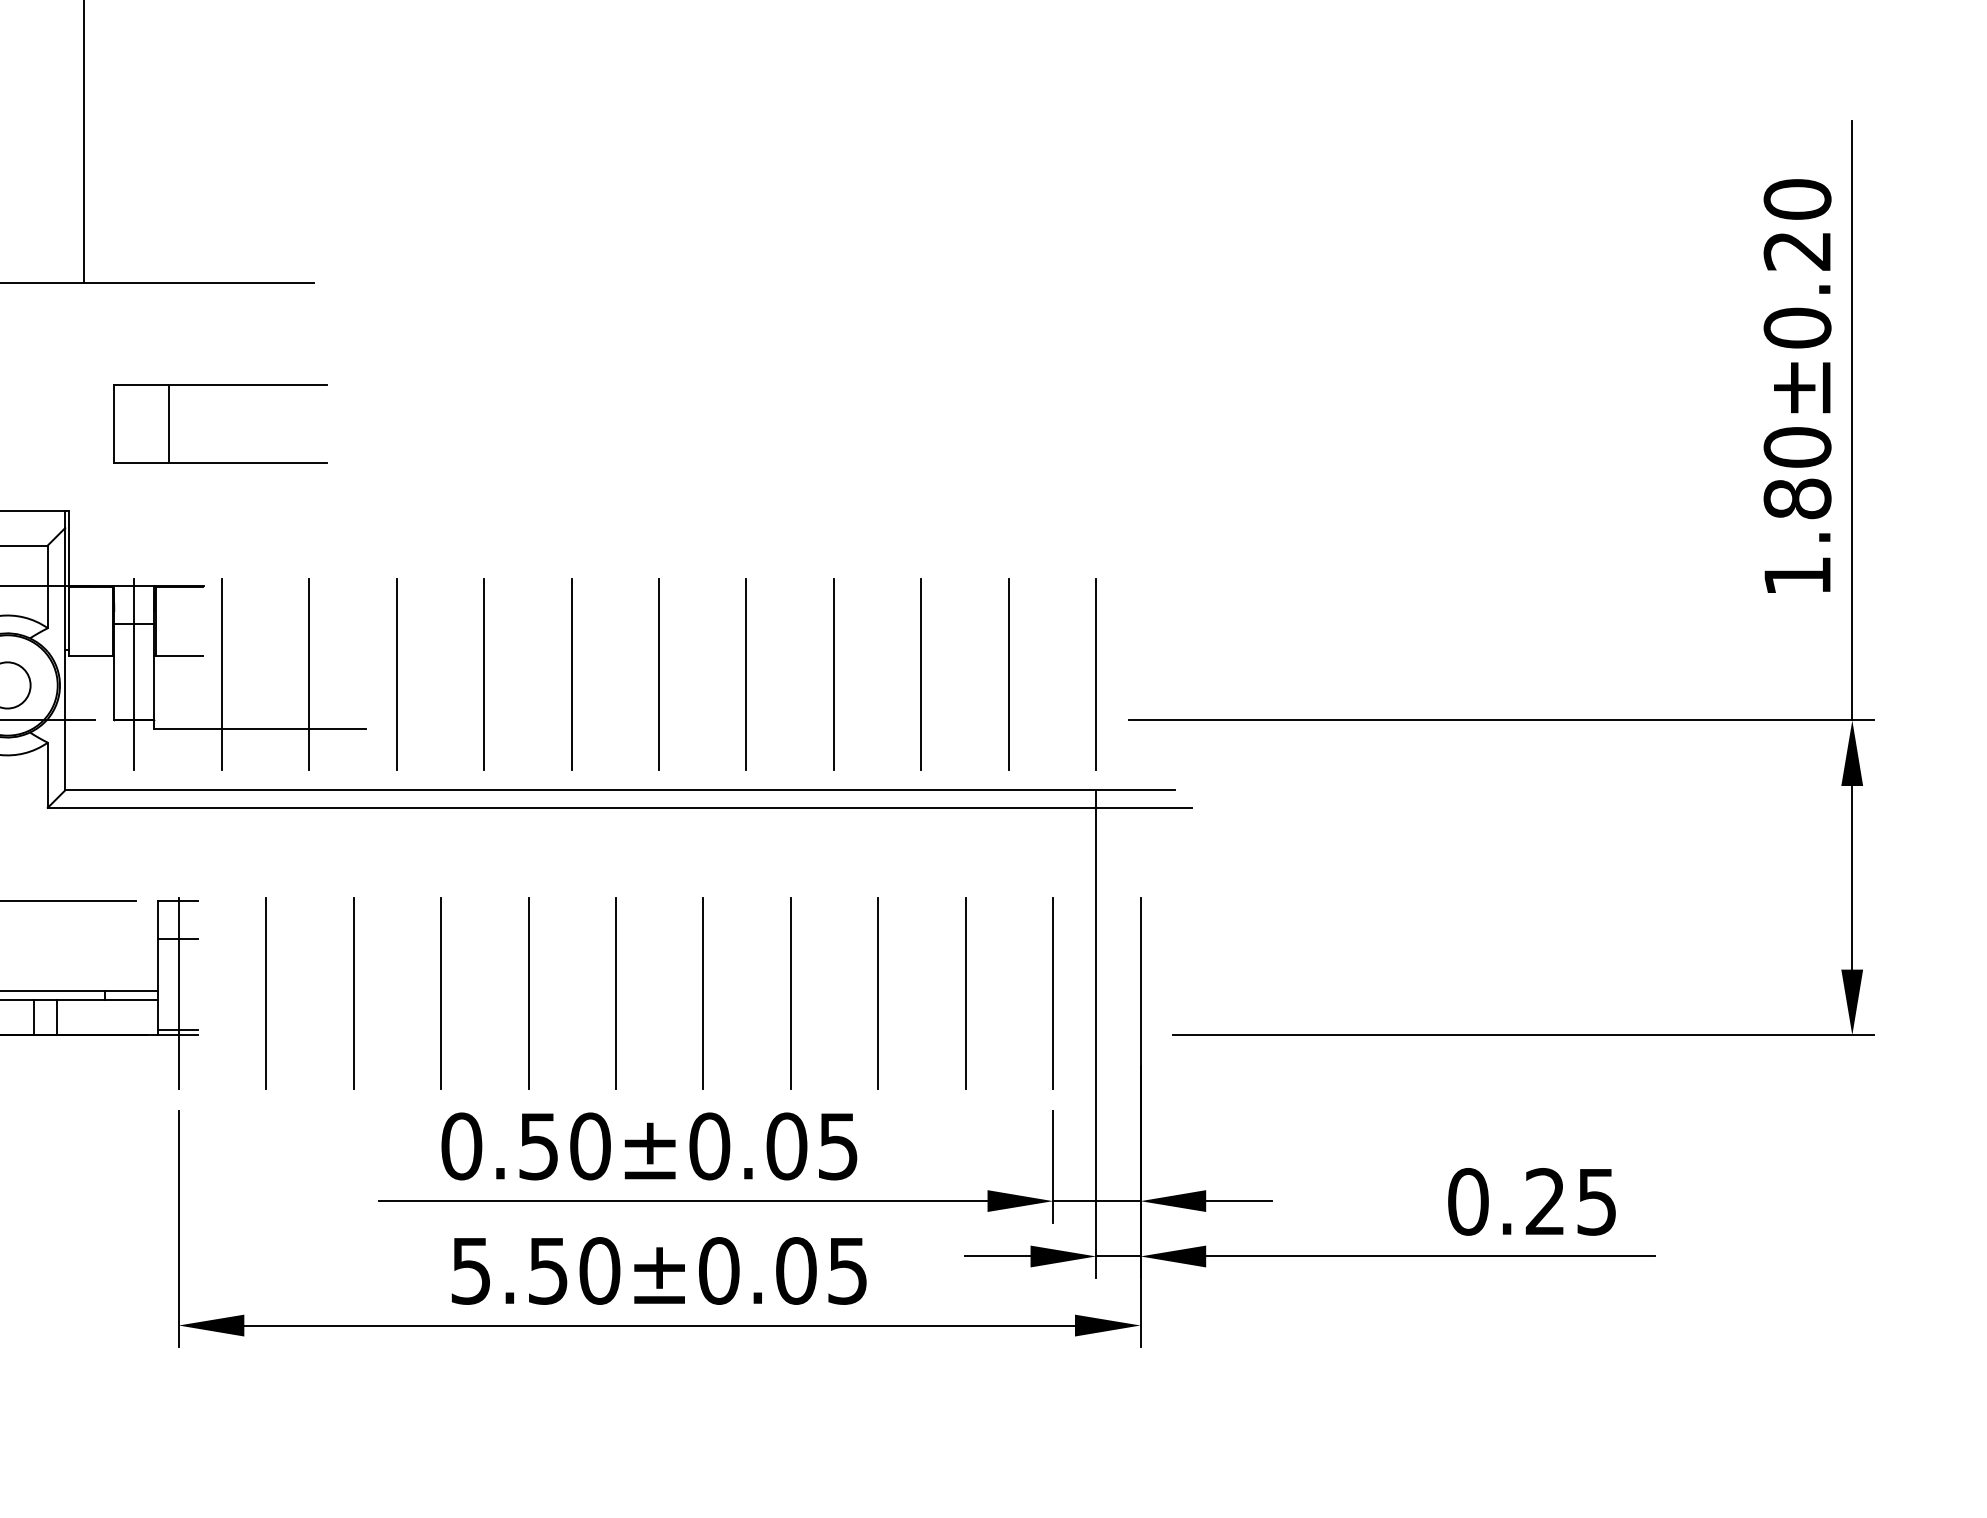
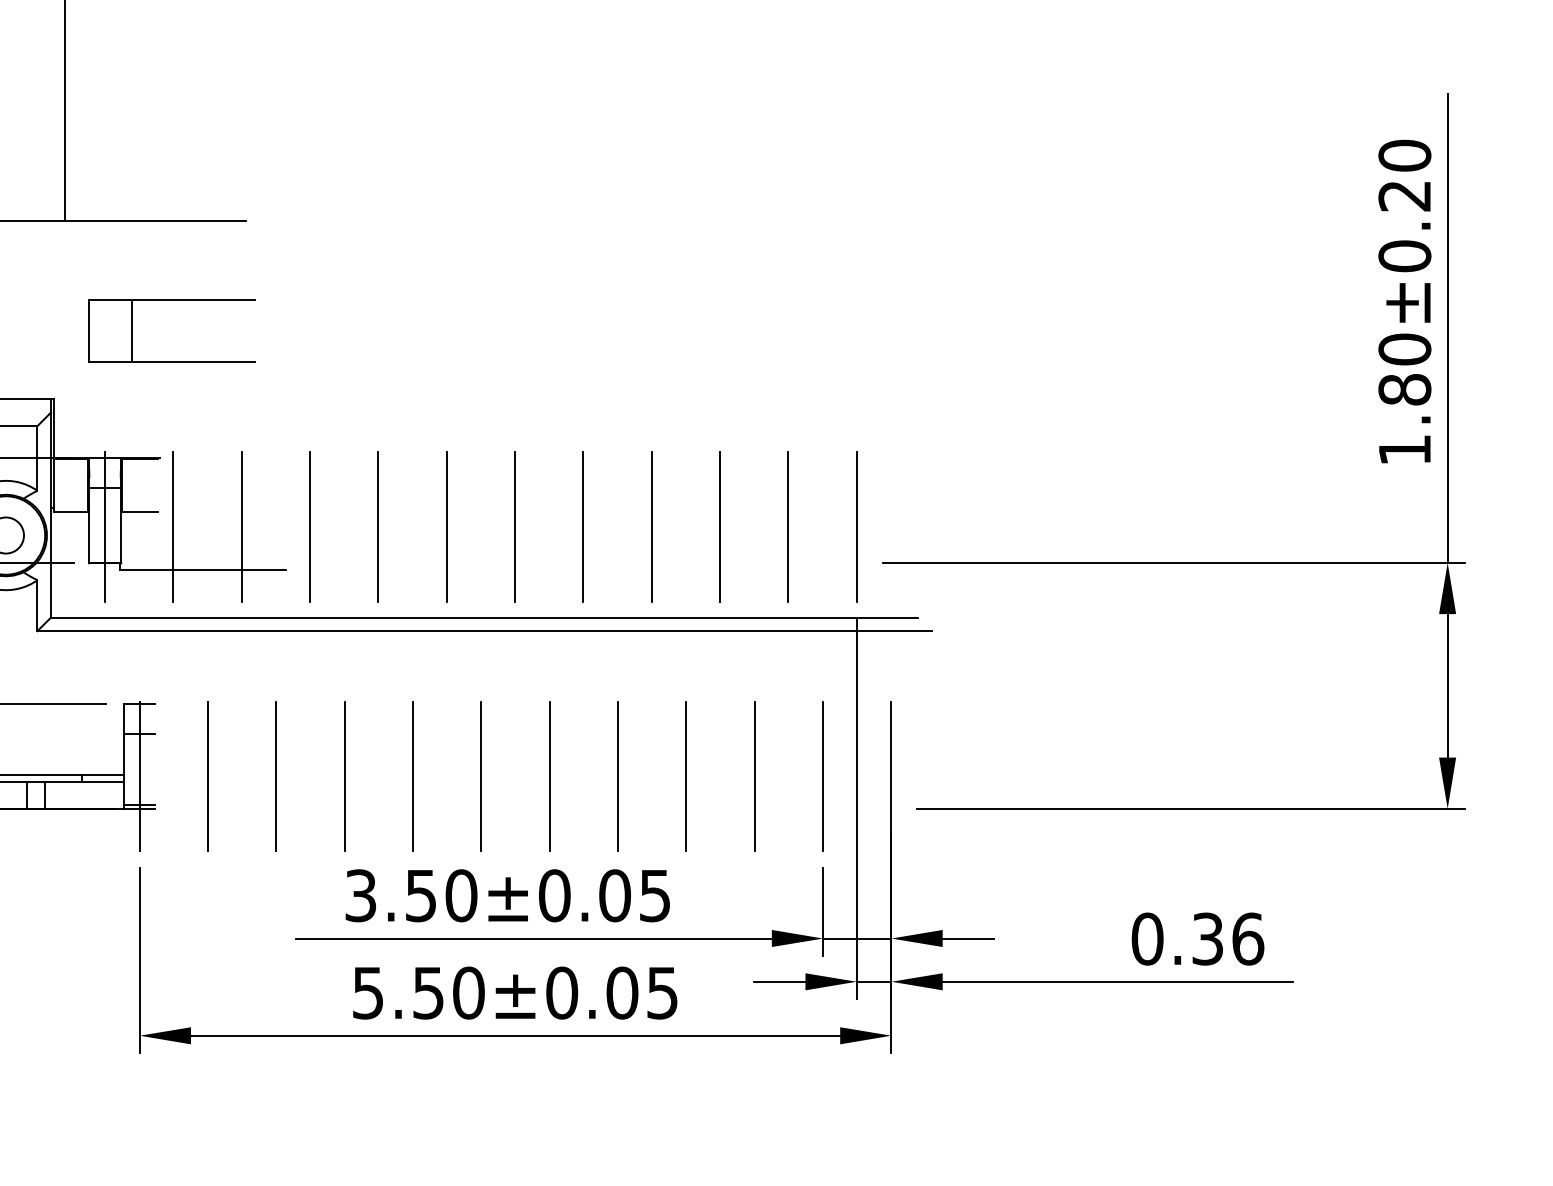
text: (461, 1146) -> (360, 895), 0.50±0.05 -> 3.50±0.05
text: (1571, 1201) -> (1228, 938), 0.25 -> 0.36

